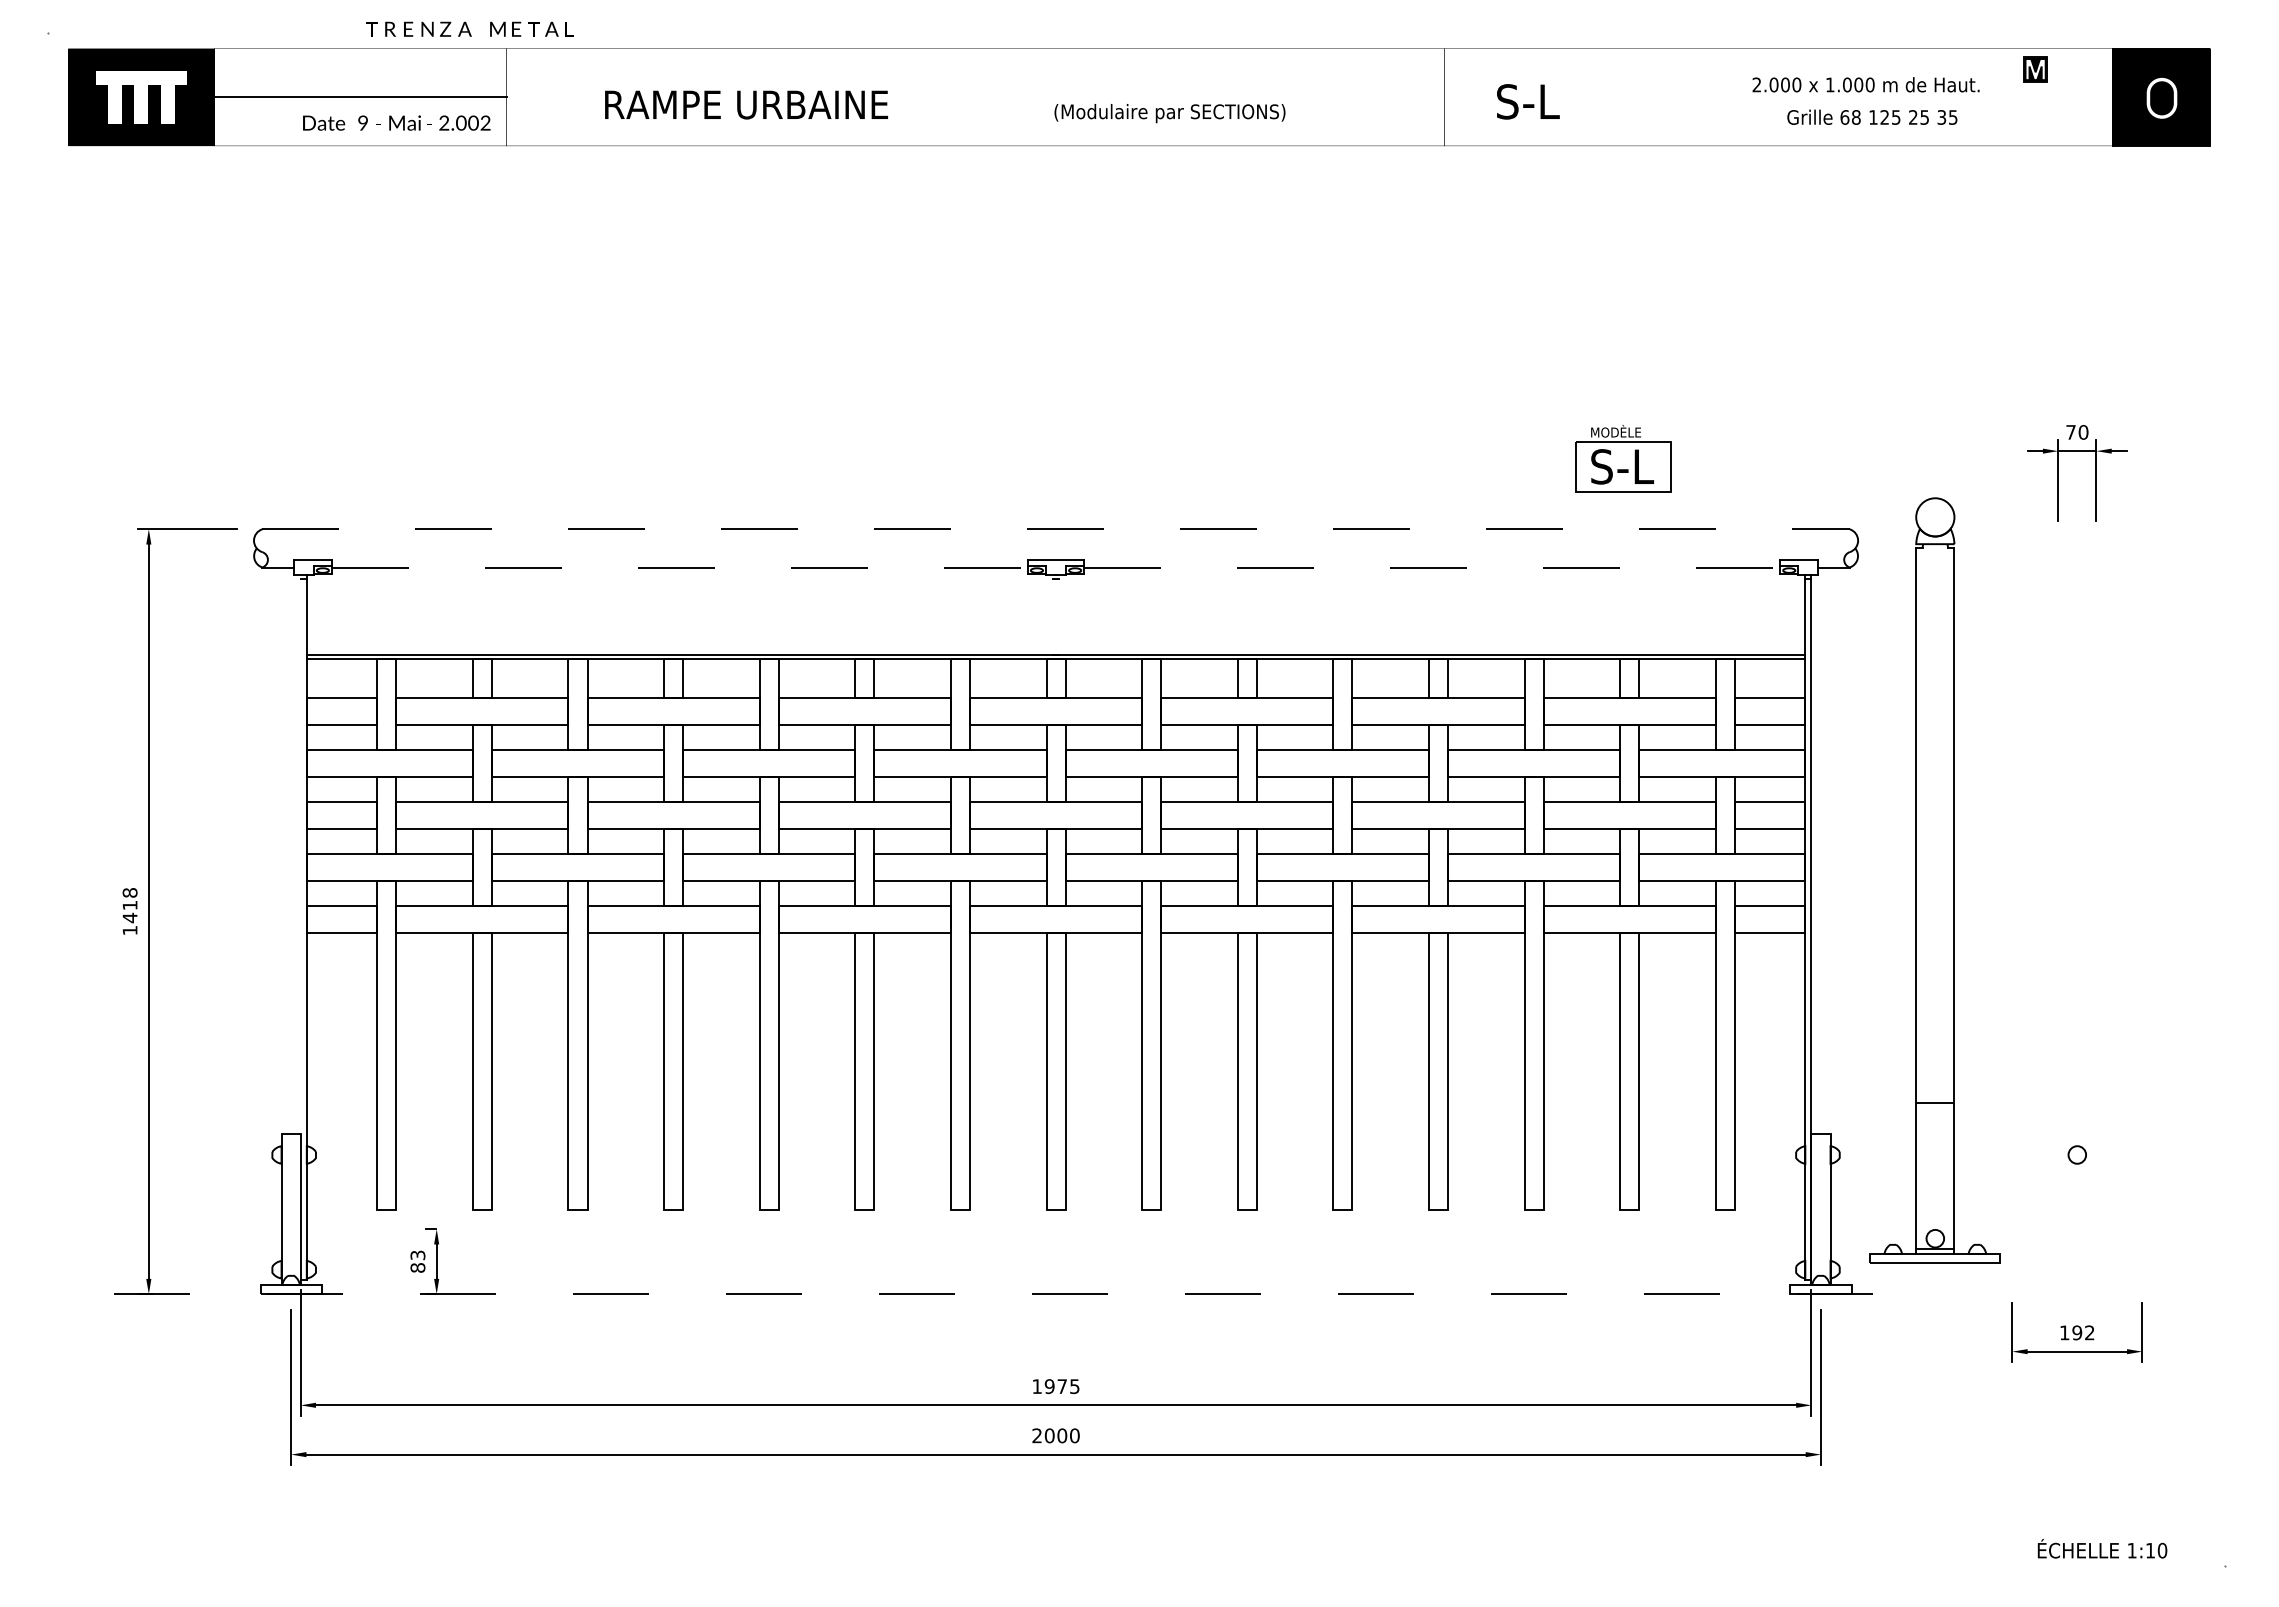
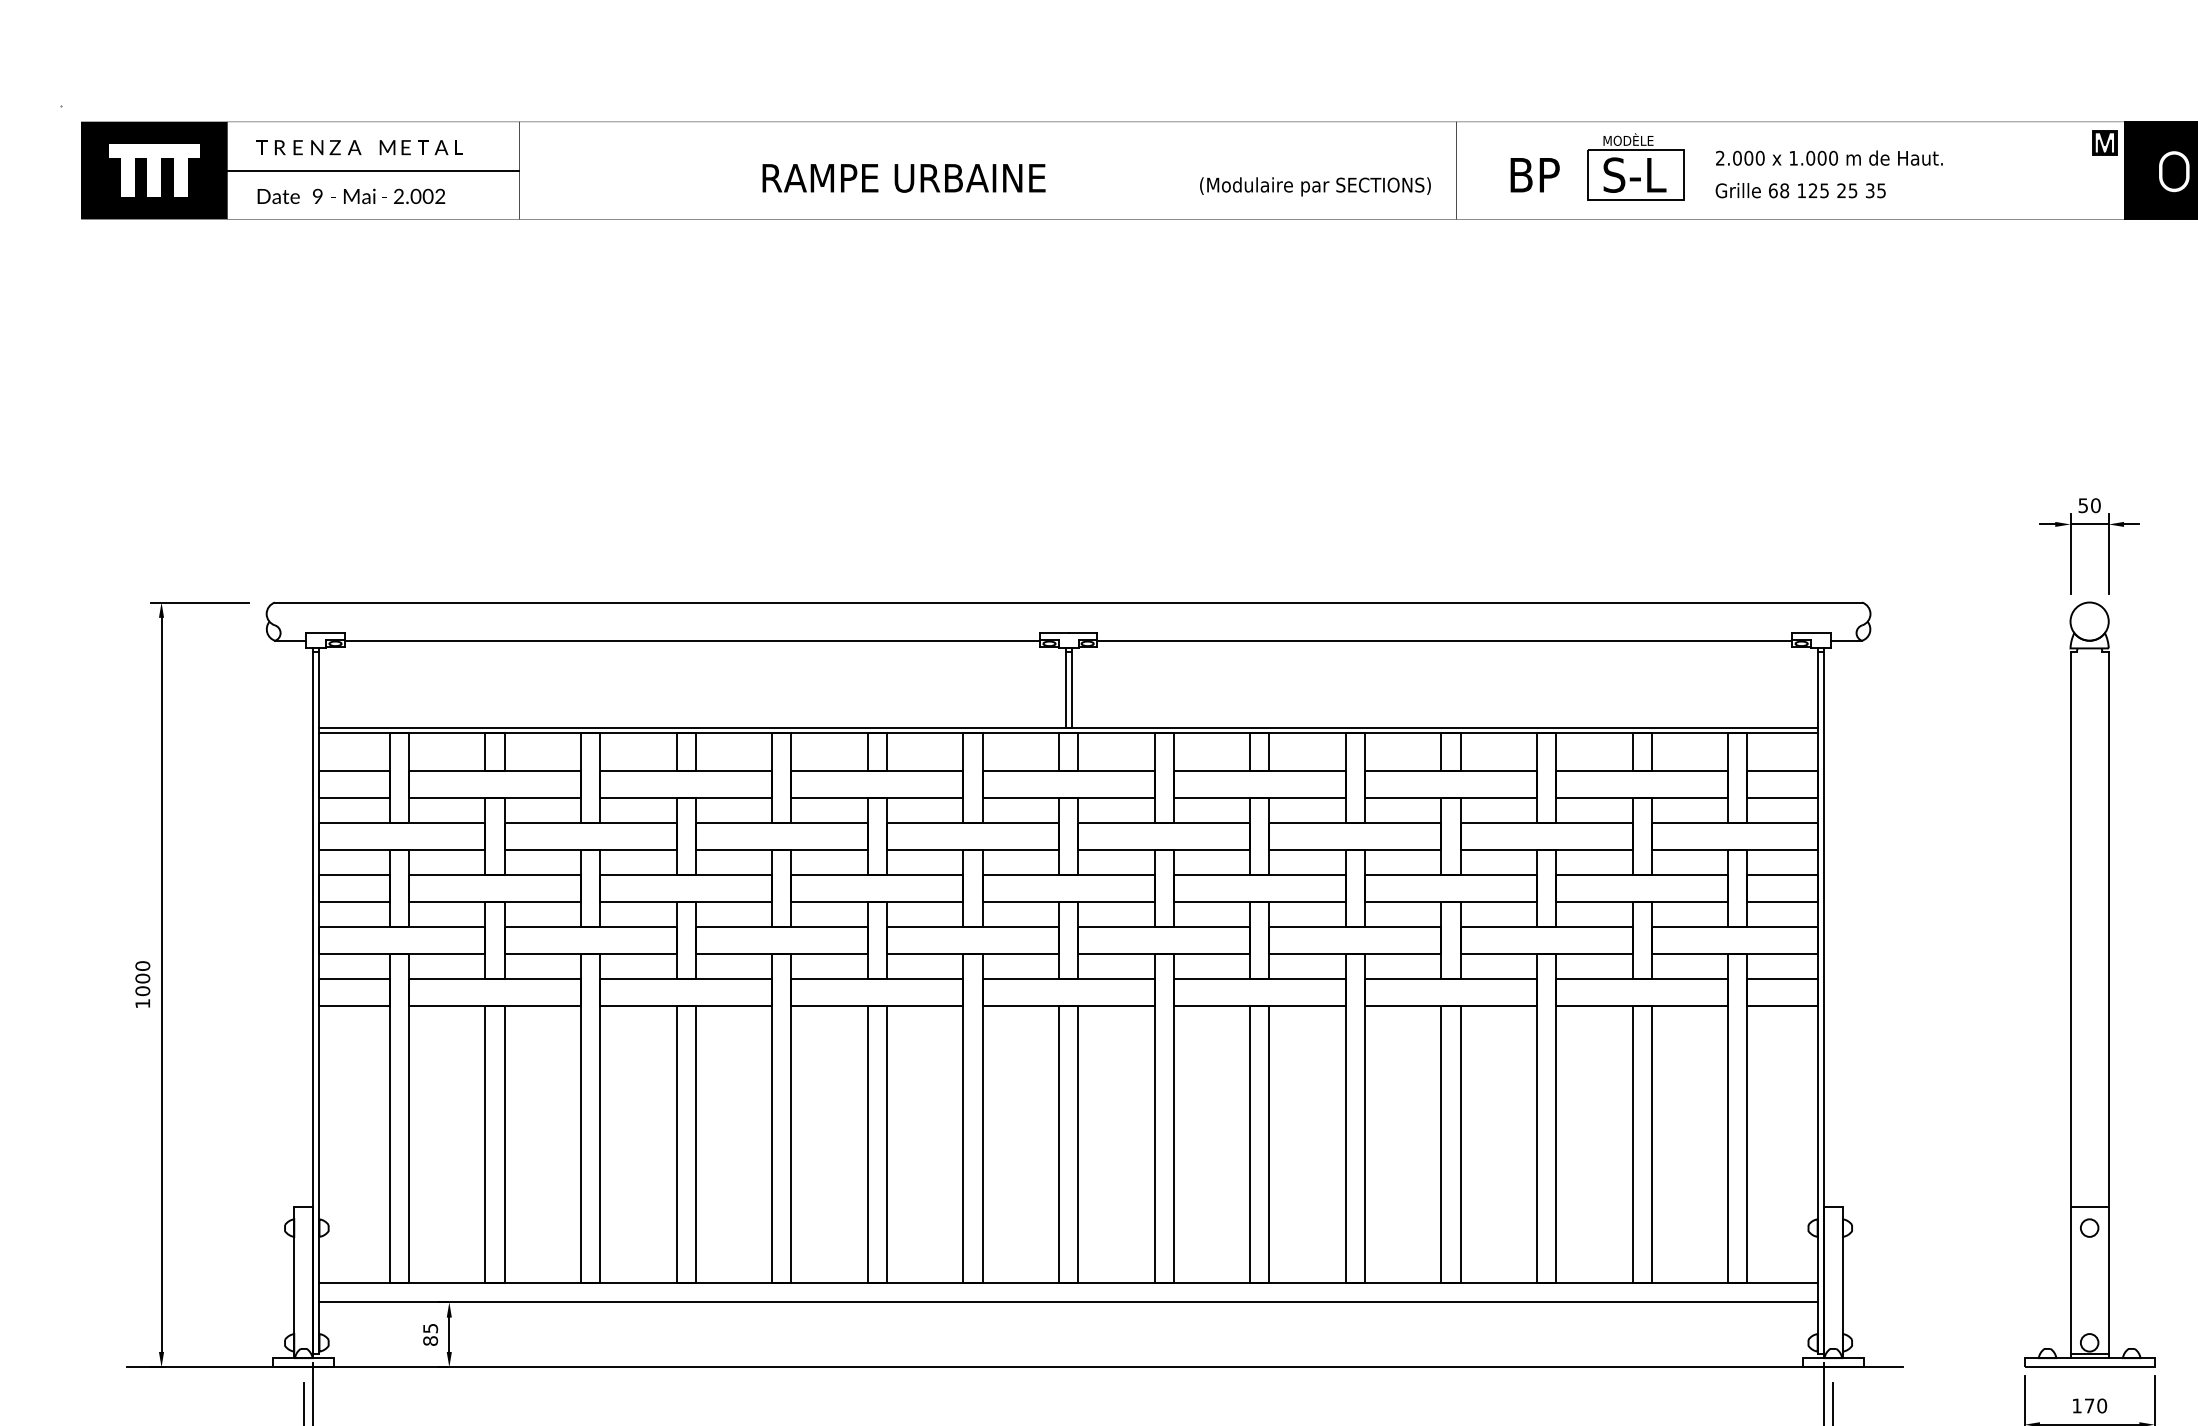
text: (469, 28) -> (359, 146), moved
part: (2035, 69) -> (2104, 142), moved
text: (1865, 84) -> (1828, 157), moved
text: (1528, 101) -> (1540, 174), S-L -> BP
text: (746, 104) -> (904, 177), moved
text: (1169, 113) -> (1314, 186), moved
text: (1872, 116) -> (1800, 189), moved
text: (396, 122) -> (351, 195), moved
text: (2070, 432) -> (2082, 505), 70 -> 50
part: (1623, 458) -> (1635, 166), moved
line: (1056, 529) -> (1069, 602), dashed -> solid
line: (679, 567) -> (692, 640), dashed -> solid
line: (1432, 567) -> (1444, 640), dashed -> solid
line: (1053, 614) -> (1066, 687), added
line: (1059, 614) -> (1072, 687), added
part: (1934, 880) -> (2088, 984), moved
text: (129, 905) -> (142, 978), 1418 -> 1000
line: (300, 927) -> (313, 1000), added
line: (1055, 1210) -> (1068, 1283), added
line: (1055, 1229) -> (1068, 1302), added
text: (417, 1254) -> (430, 1327), 83 -> 85
line: (1002, 1294) -> (1015, 1367), dashed -> solid
text: (2083, 1332) -> (2095, 1405), 192 -> 170

